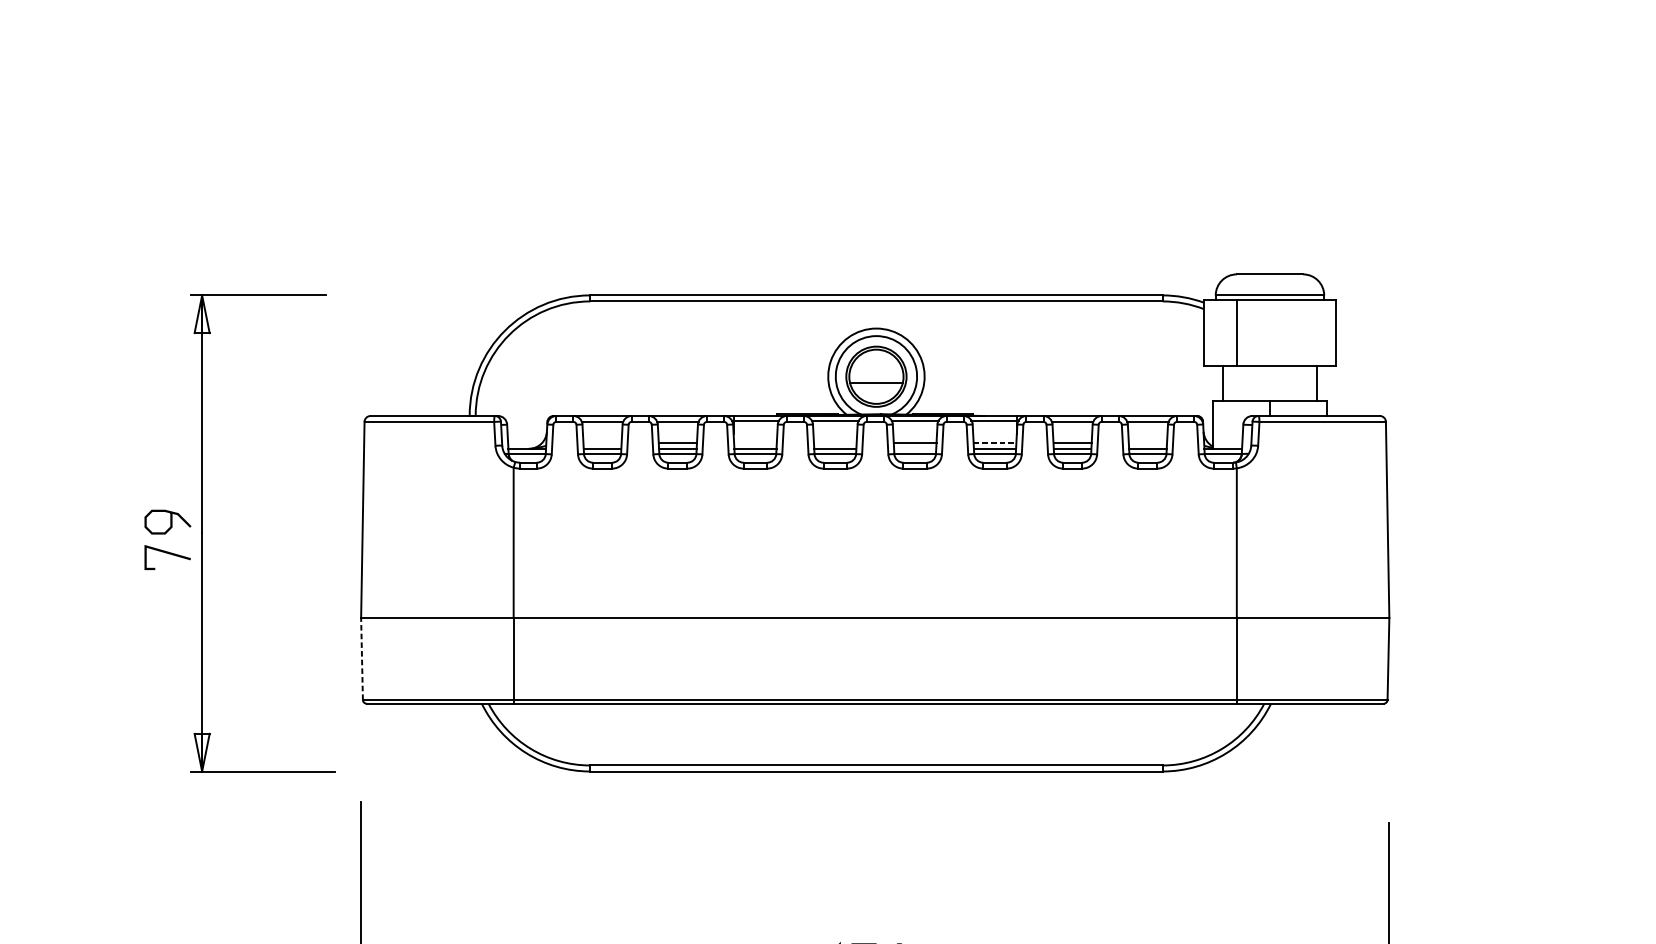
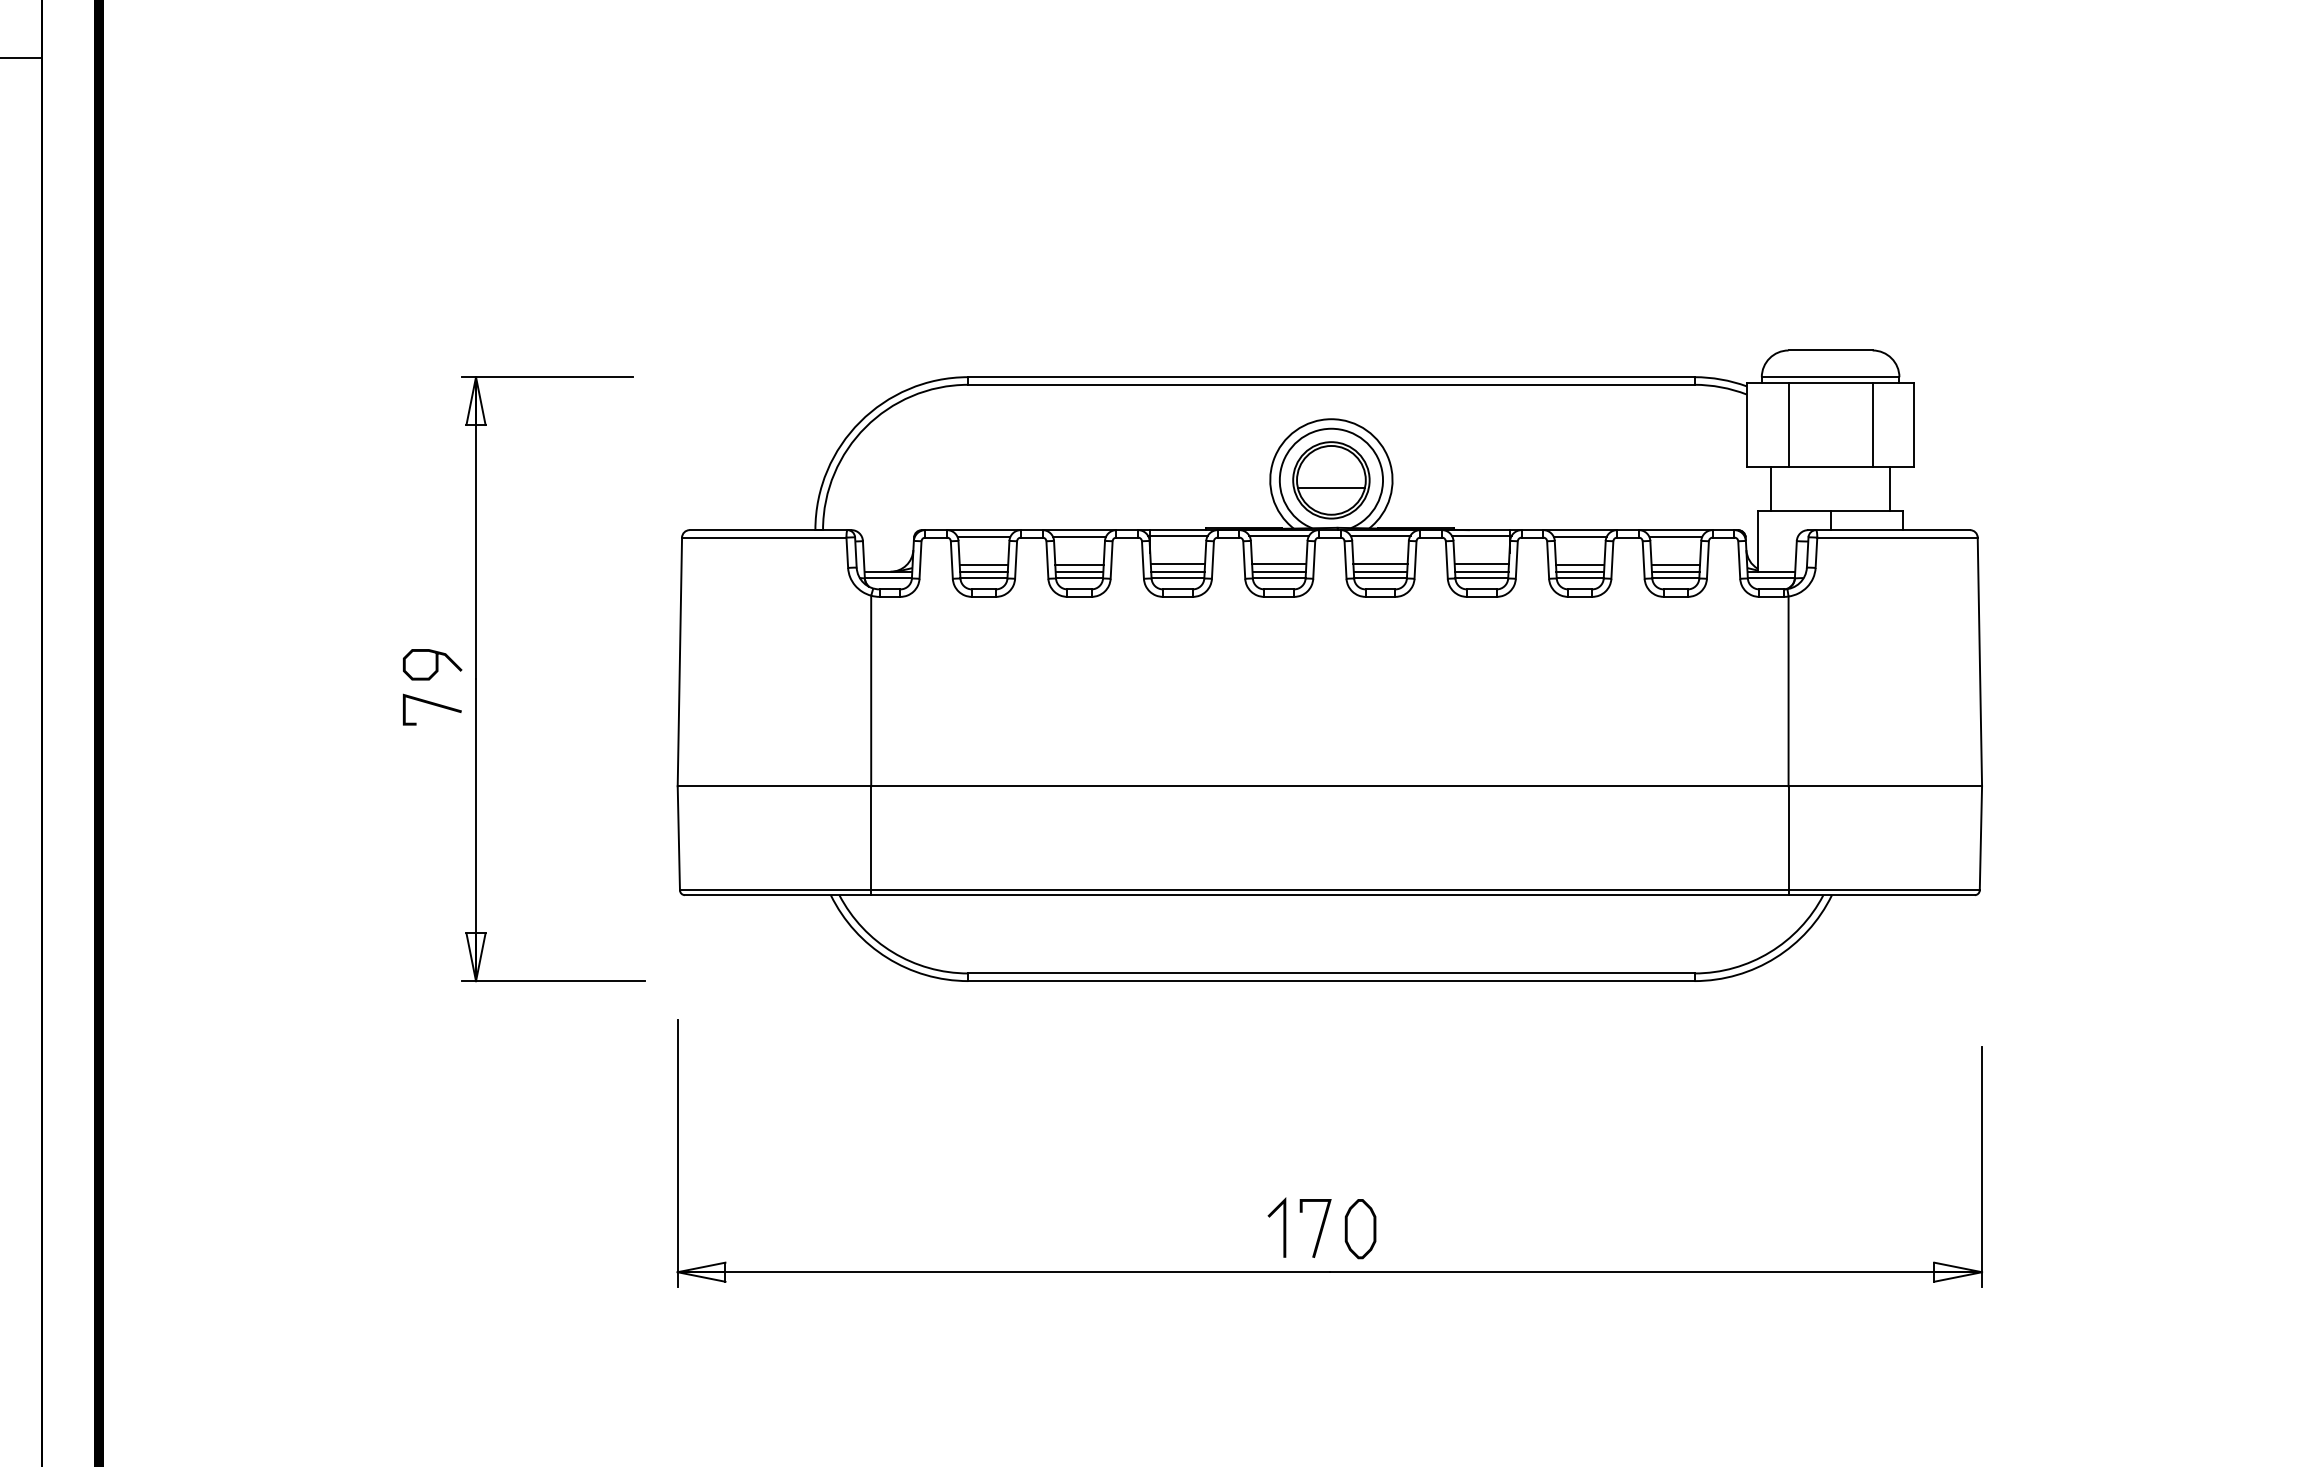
line: (1302, 332) -> (1872, 424), added
line: (602, 443) -> (983, 564), added
line: (755, 443) -> (1177, 564), added
line: (835, 443) -> (1279, 564), added
line: (995, 443) -> (1482, 564), dashed -> solid
line: (1147, 443) -> (1675, 564), added
line: (915, 448) -> (1380, 571), added
line: (361, 658) -> (678, 837), dashed -> solid

